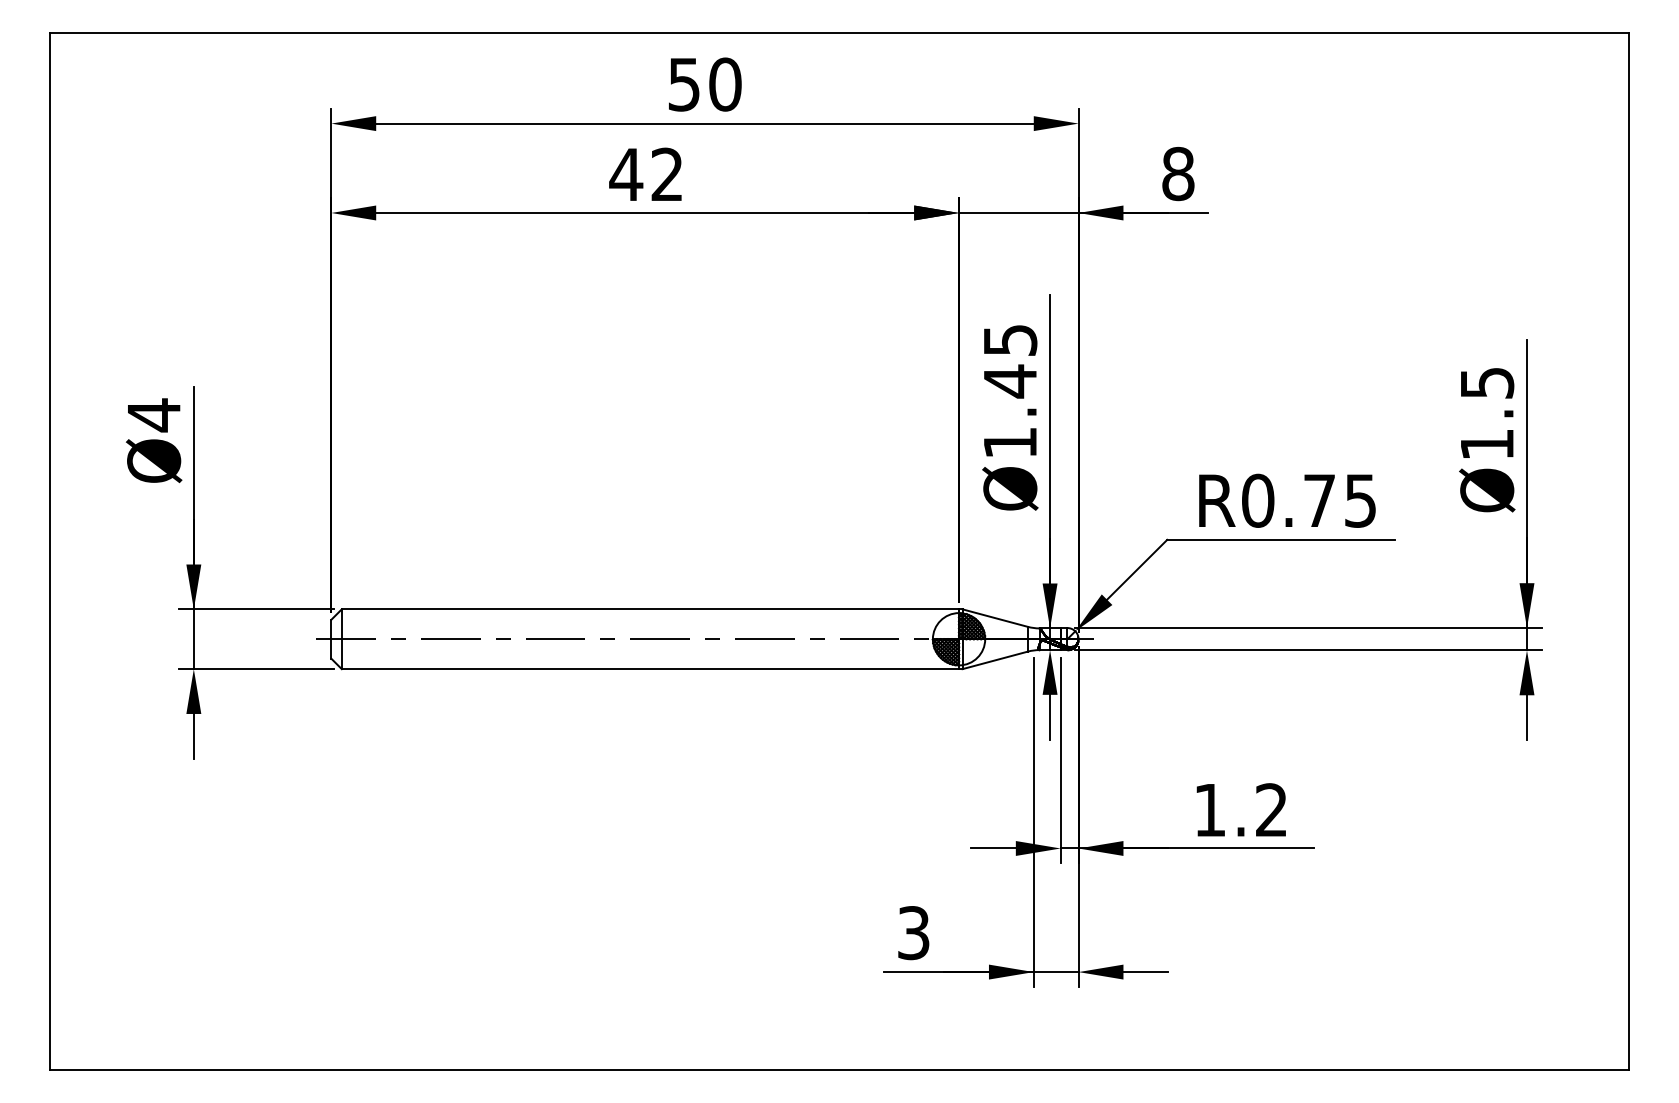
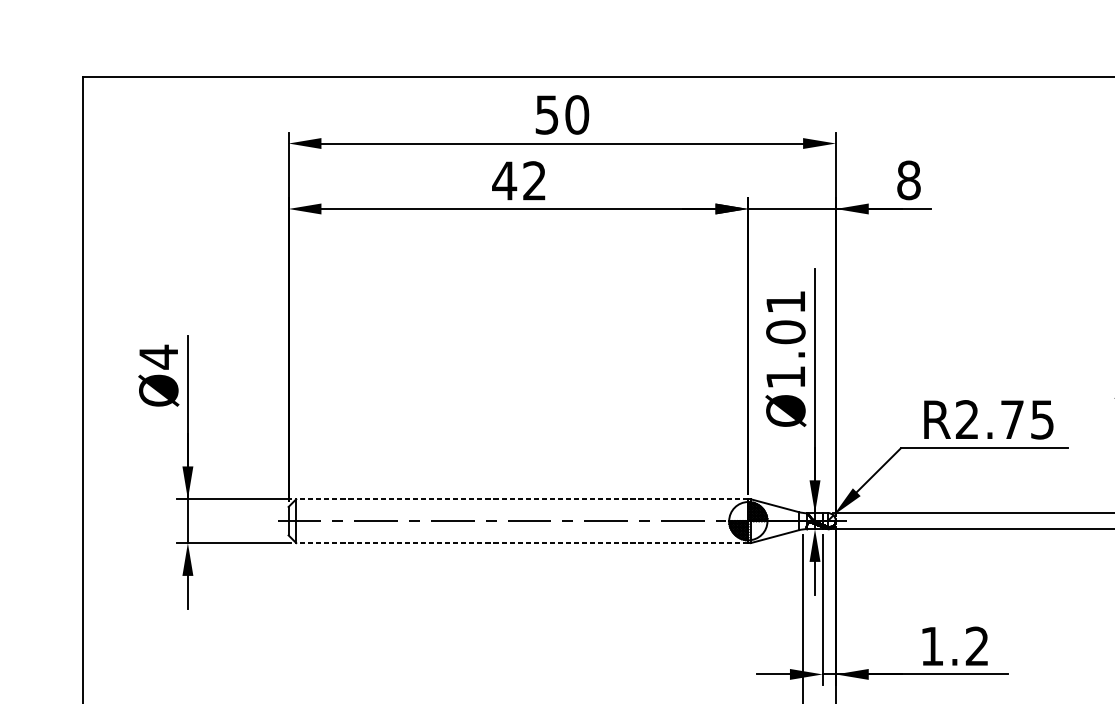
text: (1010, 361) -> (786, 317), Ø1.45 -> Ø1.01
text: (1258, 500) -> (967, 419), R0.75 -> R2.75
line: (650, 609) -> (522, 499), solid -> dashed
line: (650, 669) -> (522, 543), solid -> dashed

